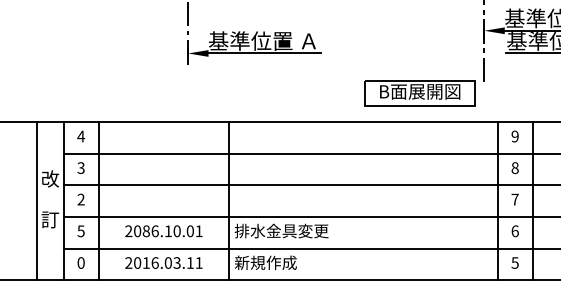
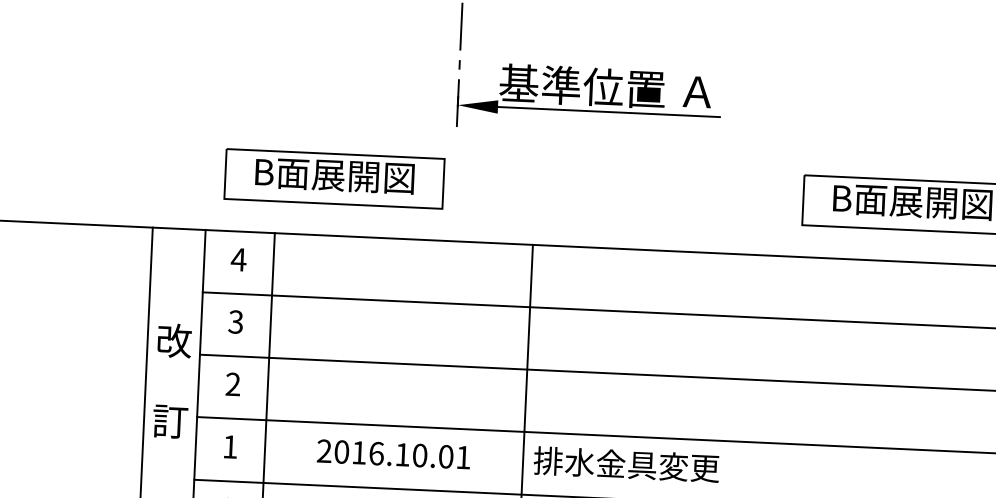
part: (127, 93) -> (334, 178), added
text: (80, 231) -> (229, 447), 5 -> 1
text: (145, 231) -> (357, 453), 2086.10.01 -> 2016.10.01

